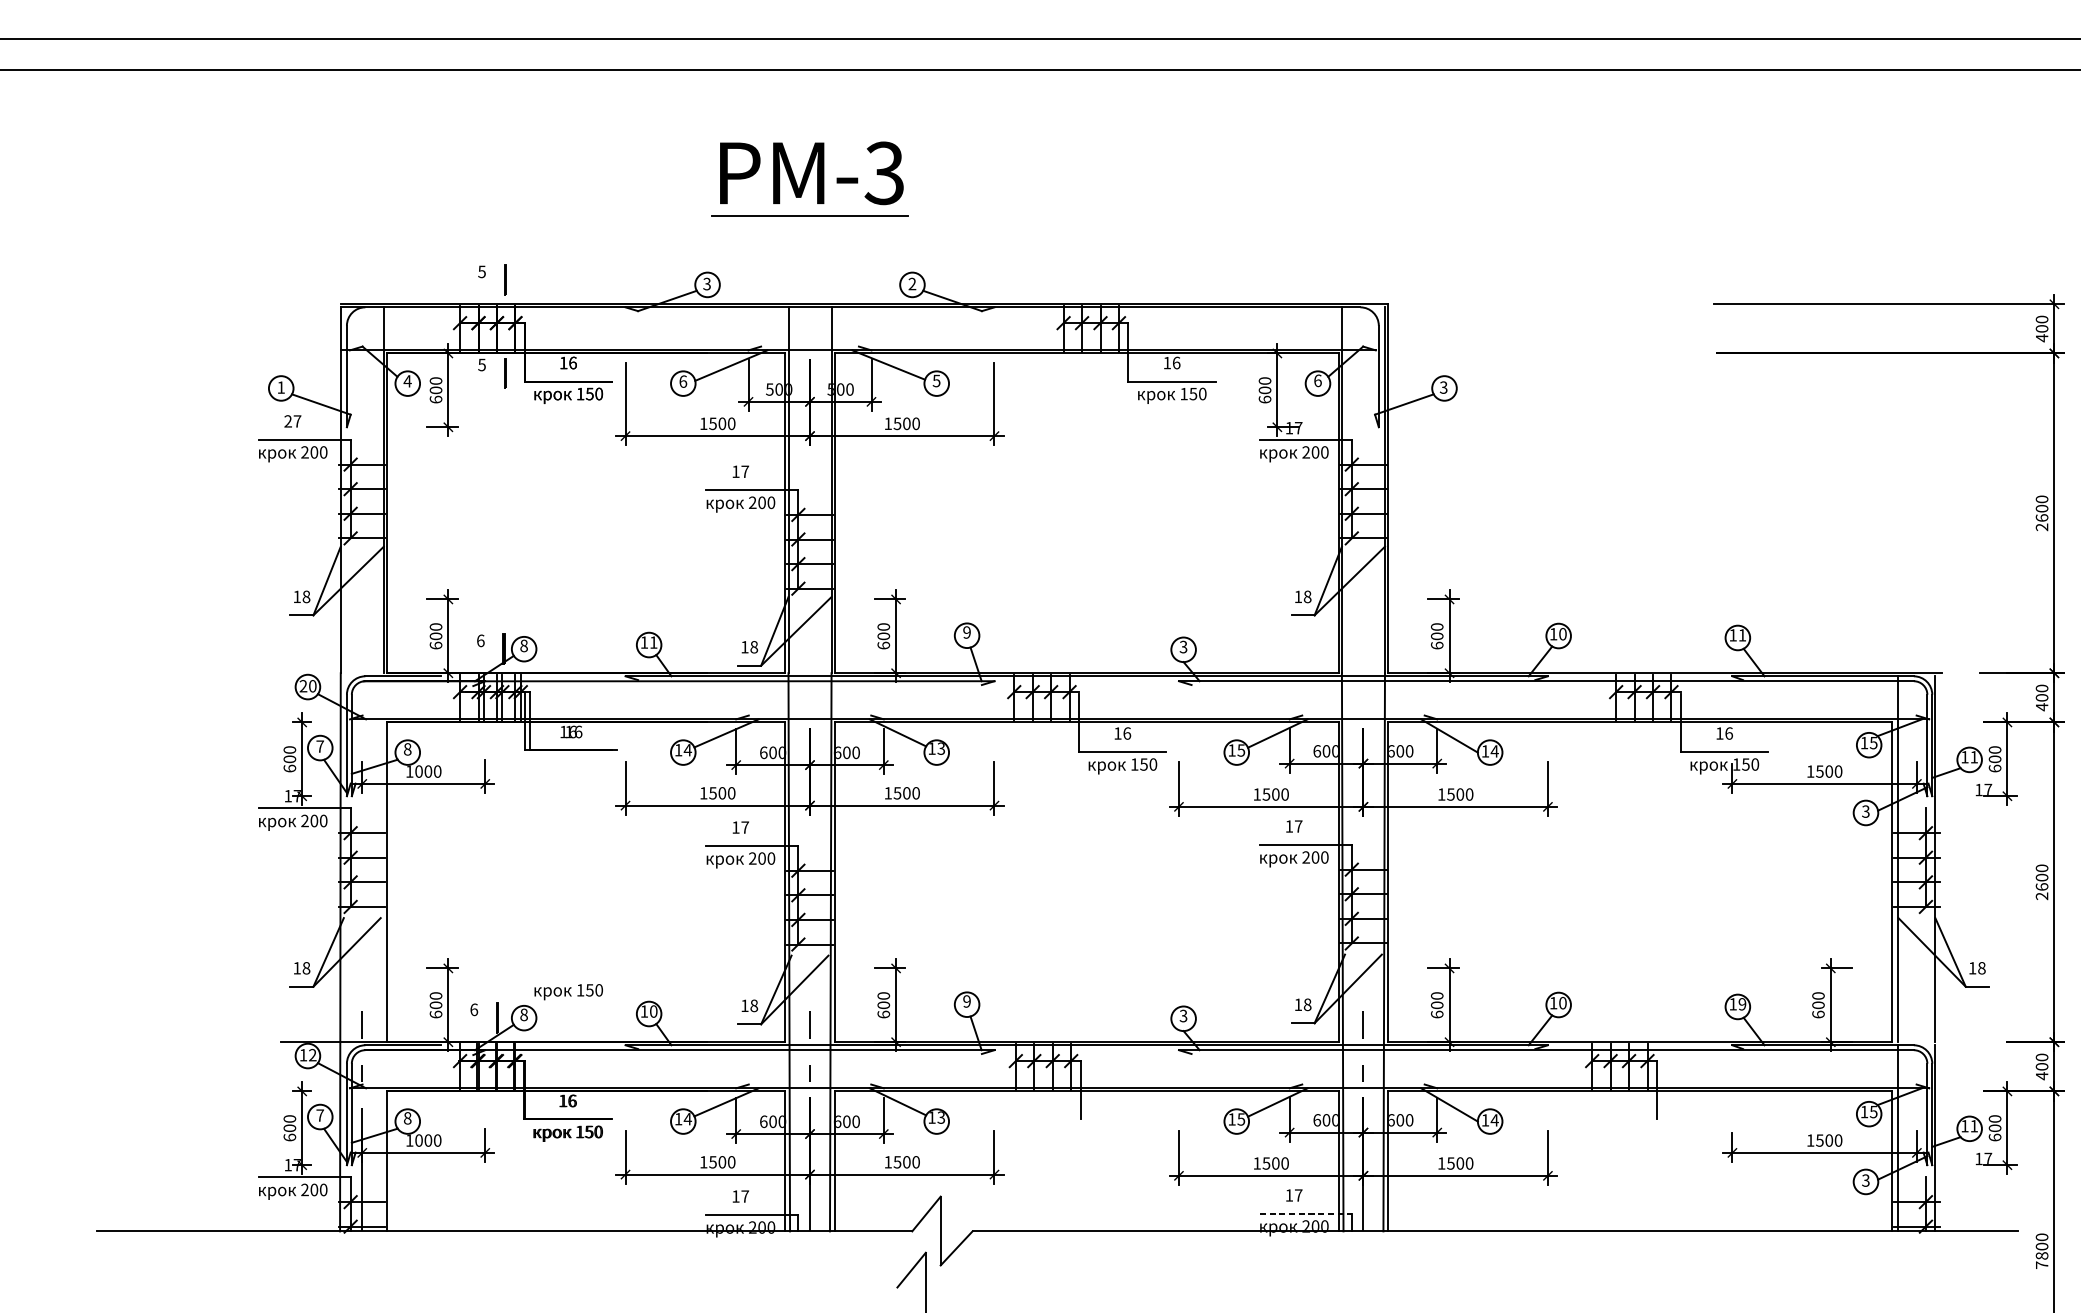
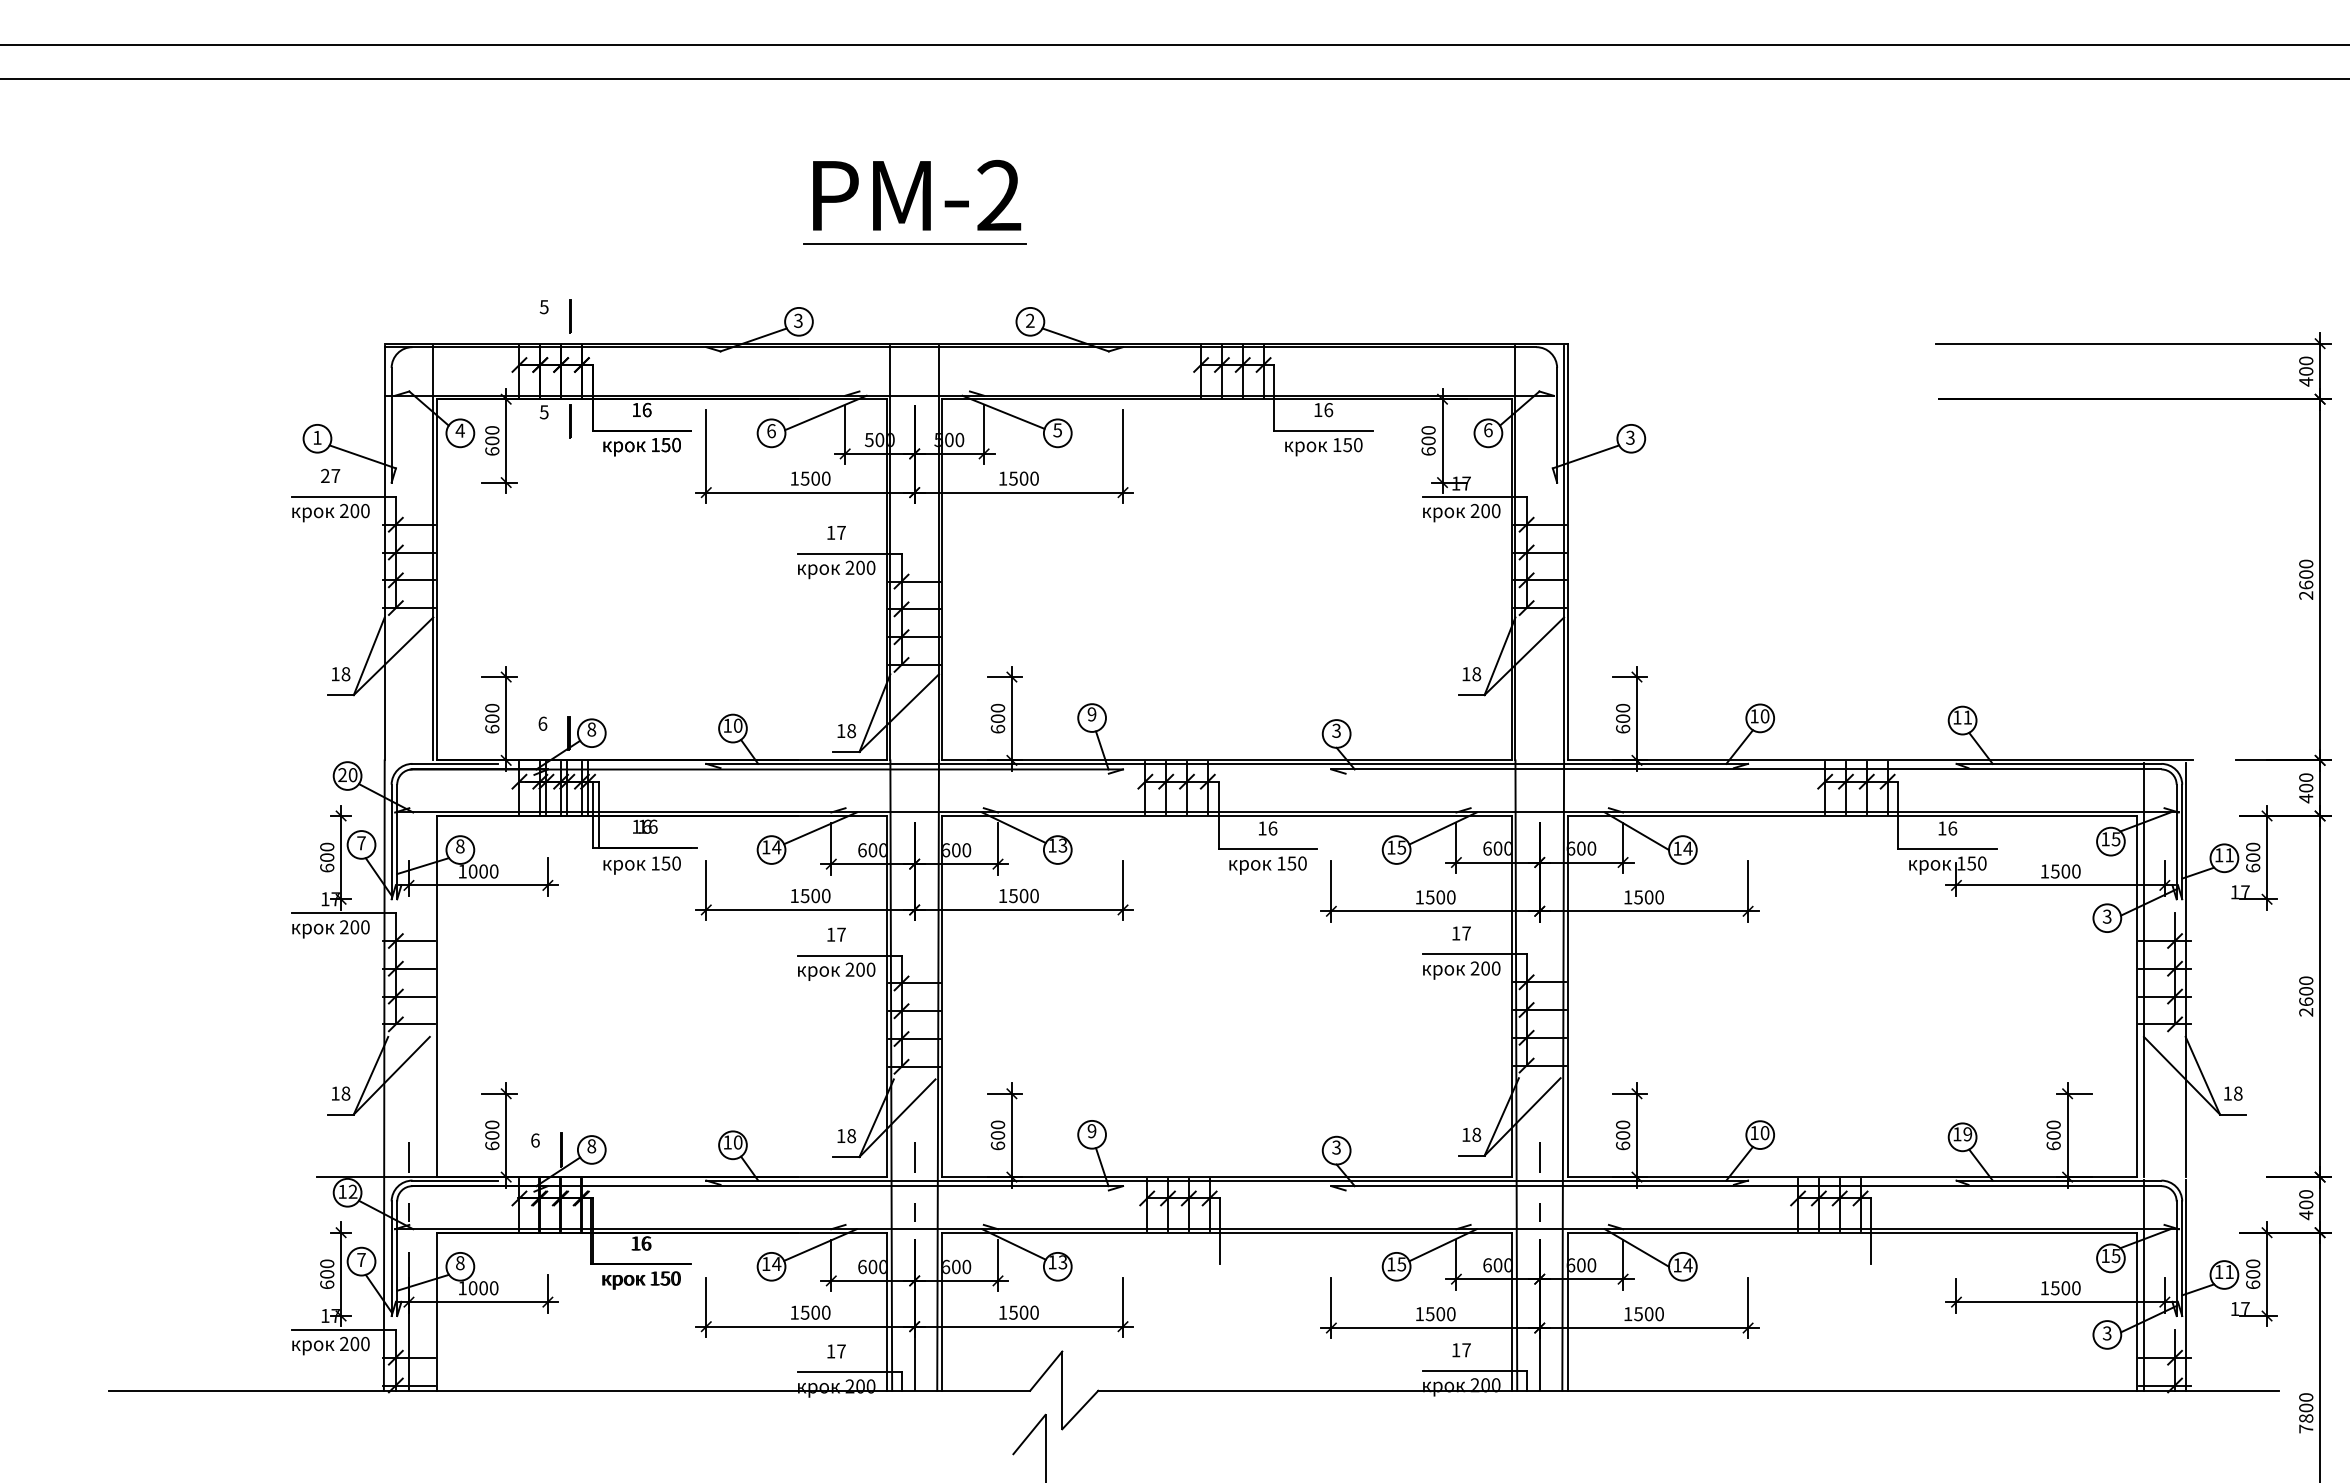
text: (884, 173) -> (998, 195), -3 -> -2
text: (654, 642) -> (738, 725), 11 -> 10
text: (568, 992) -> (641, 865), moved
line: (1305, 1214) -> (1474, 1371), dashed -> solid

